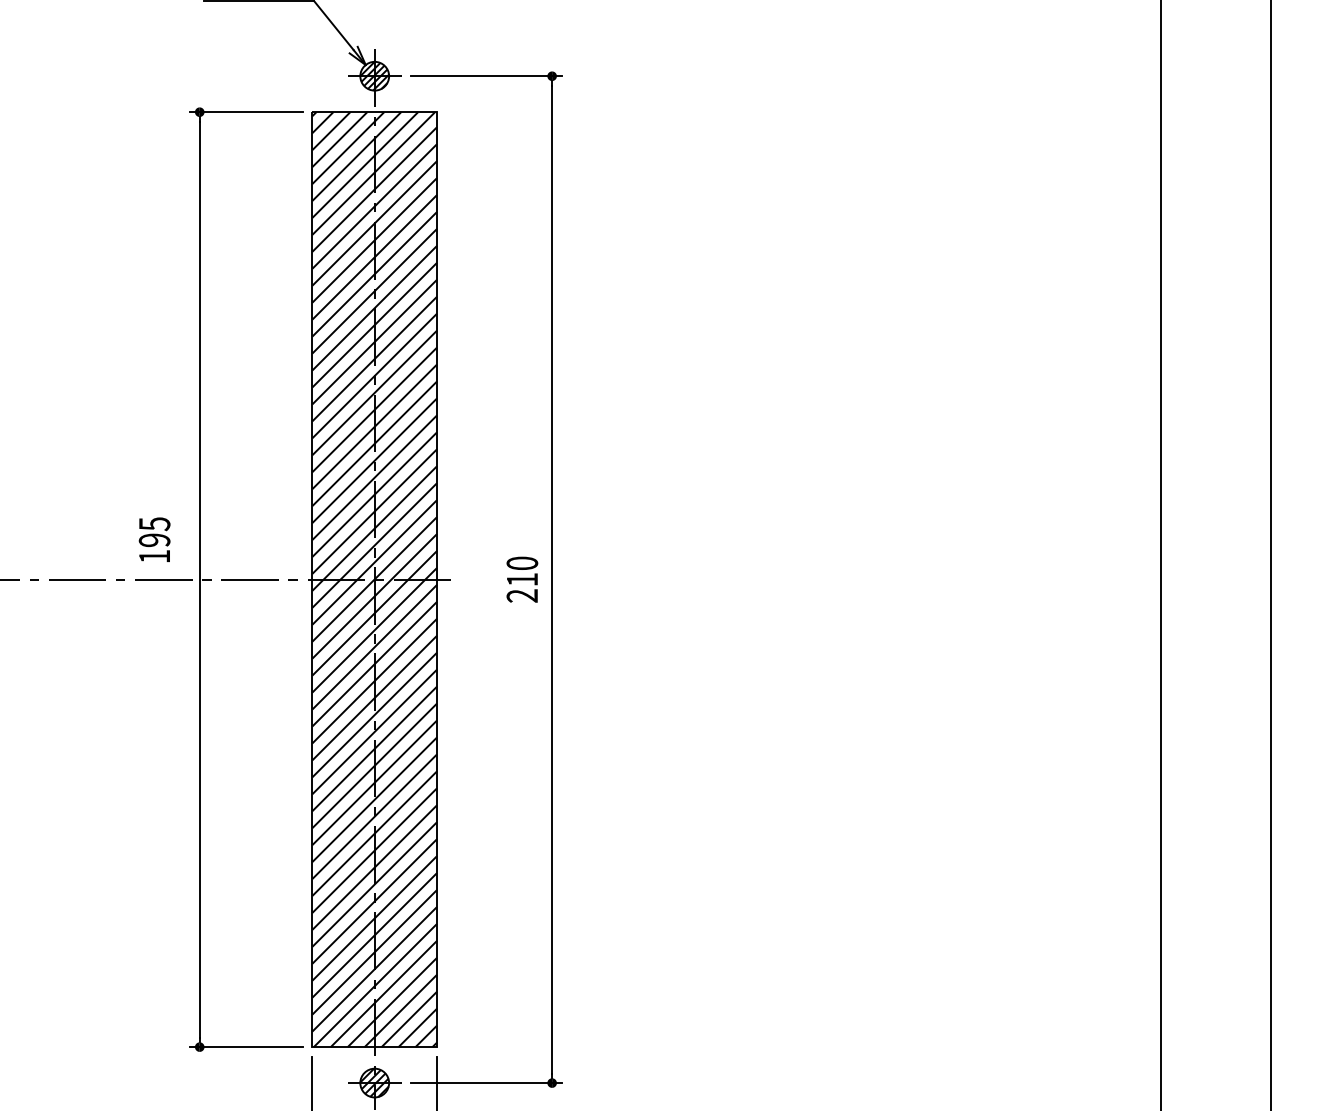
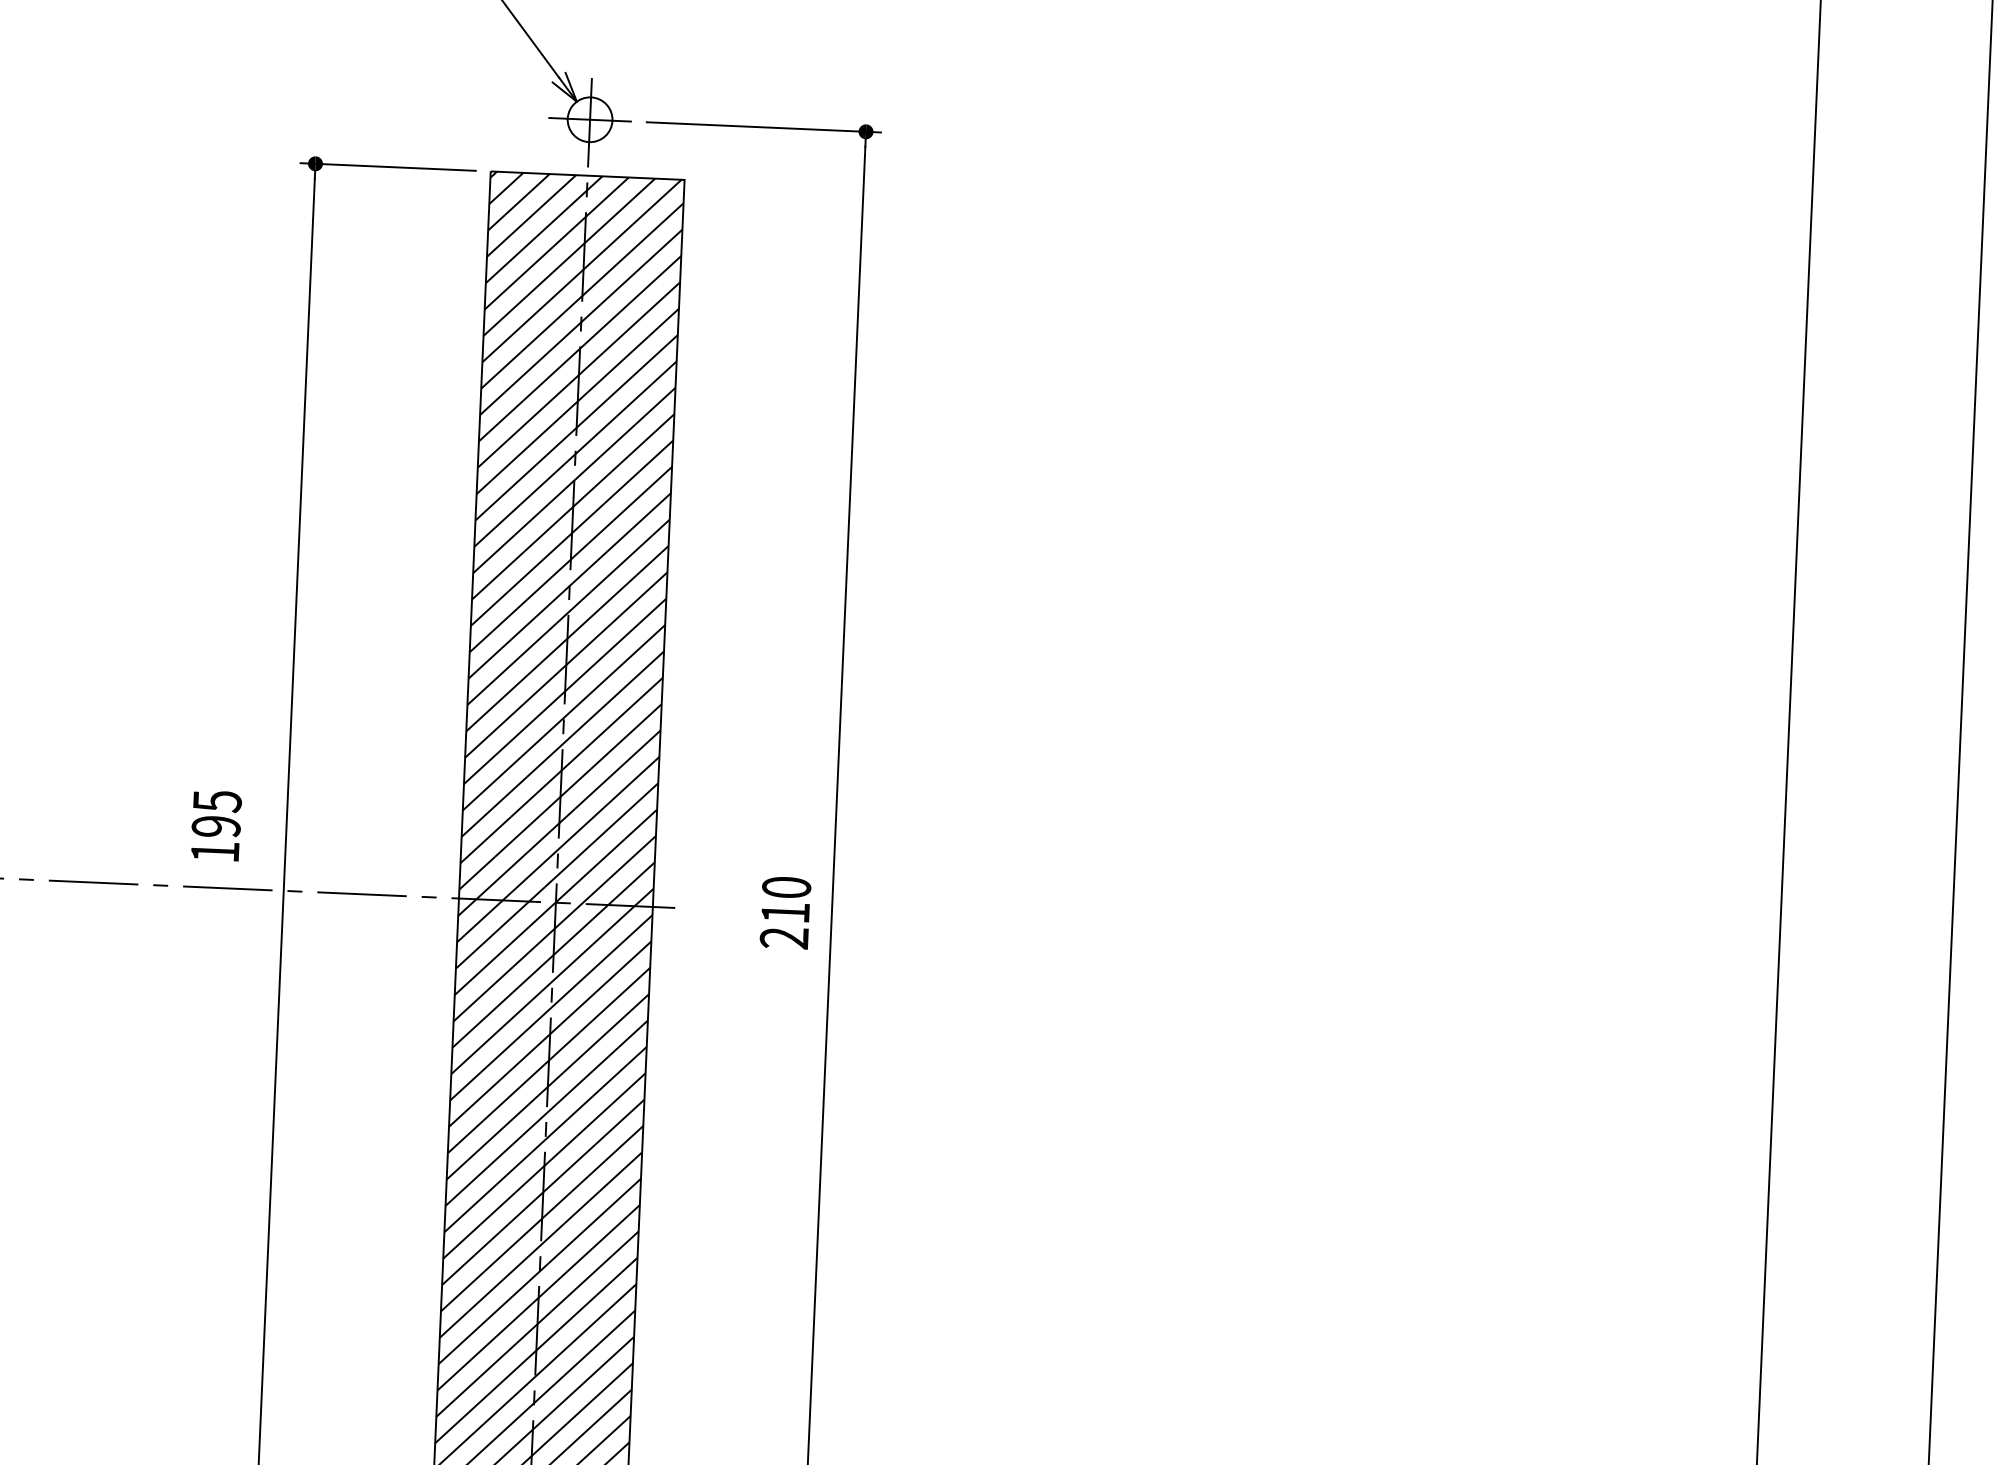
hatch: (374, 75) -> (589, 118), removed

